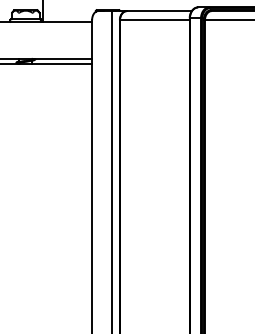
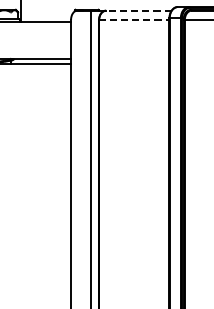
line: (158, 11) -> (138, 11), solid -> dashed
line: (154, 20) -> (133, 20), solid -> dashed

